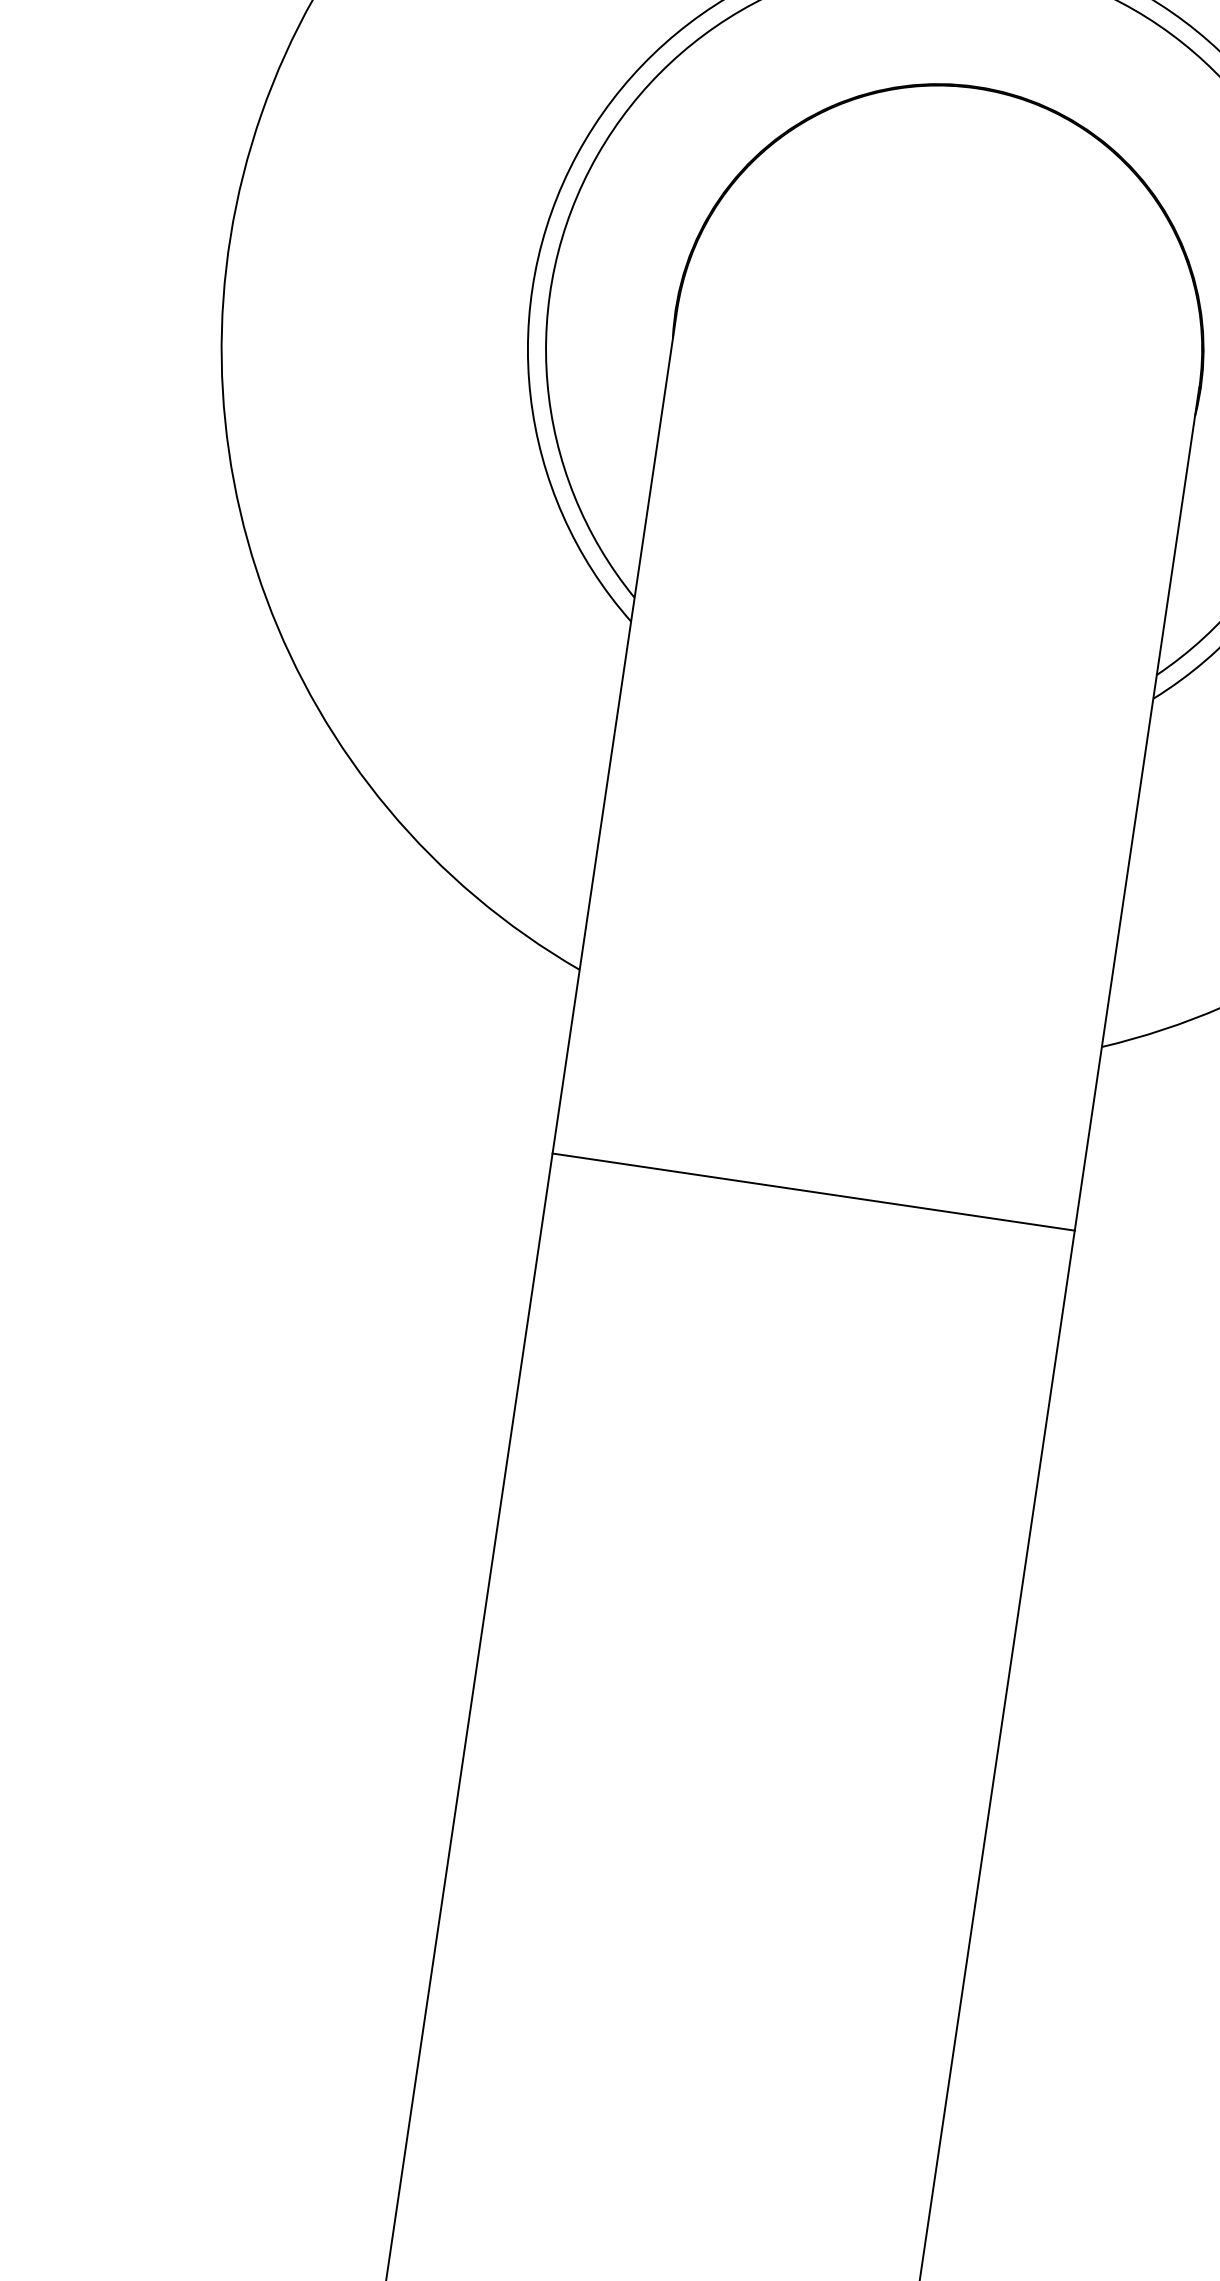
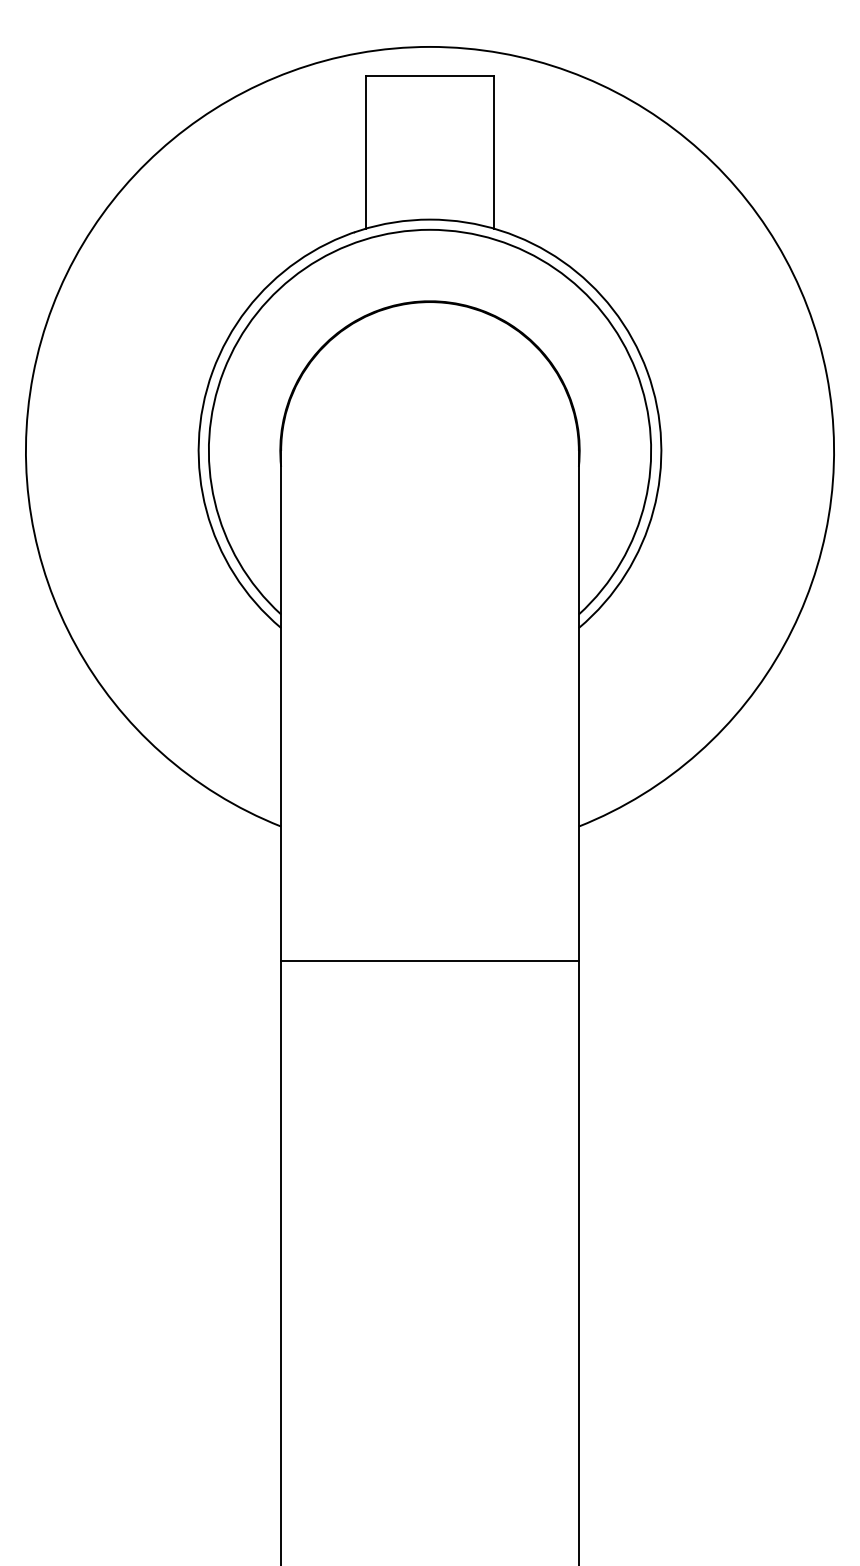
line: (812, 1192) -> (429, 961), moved

